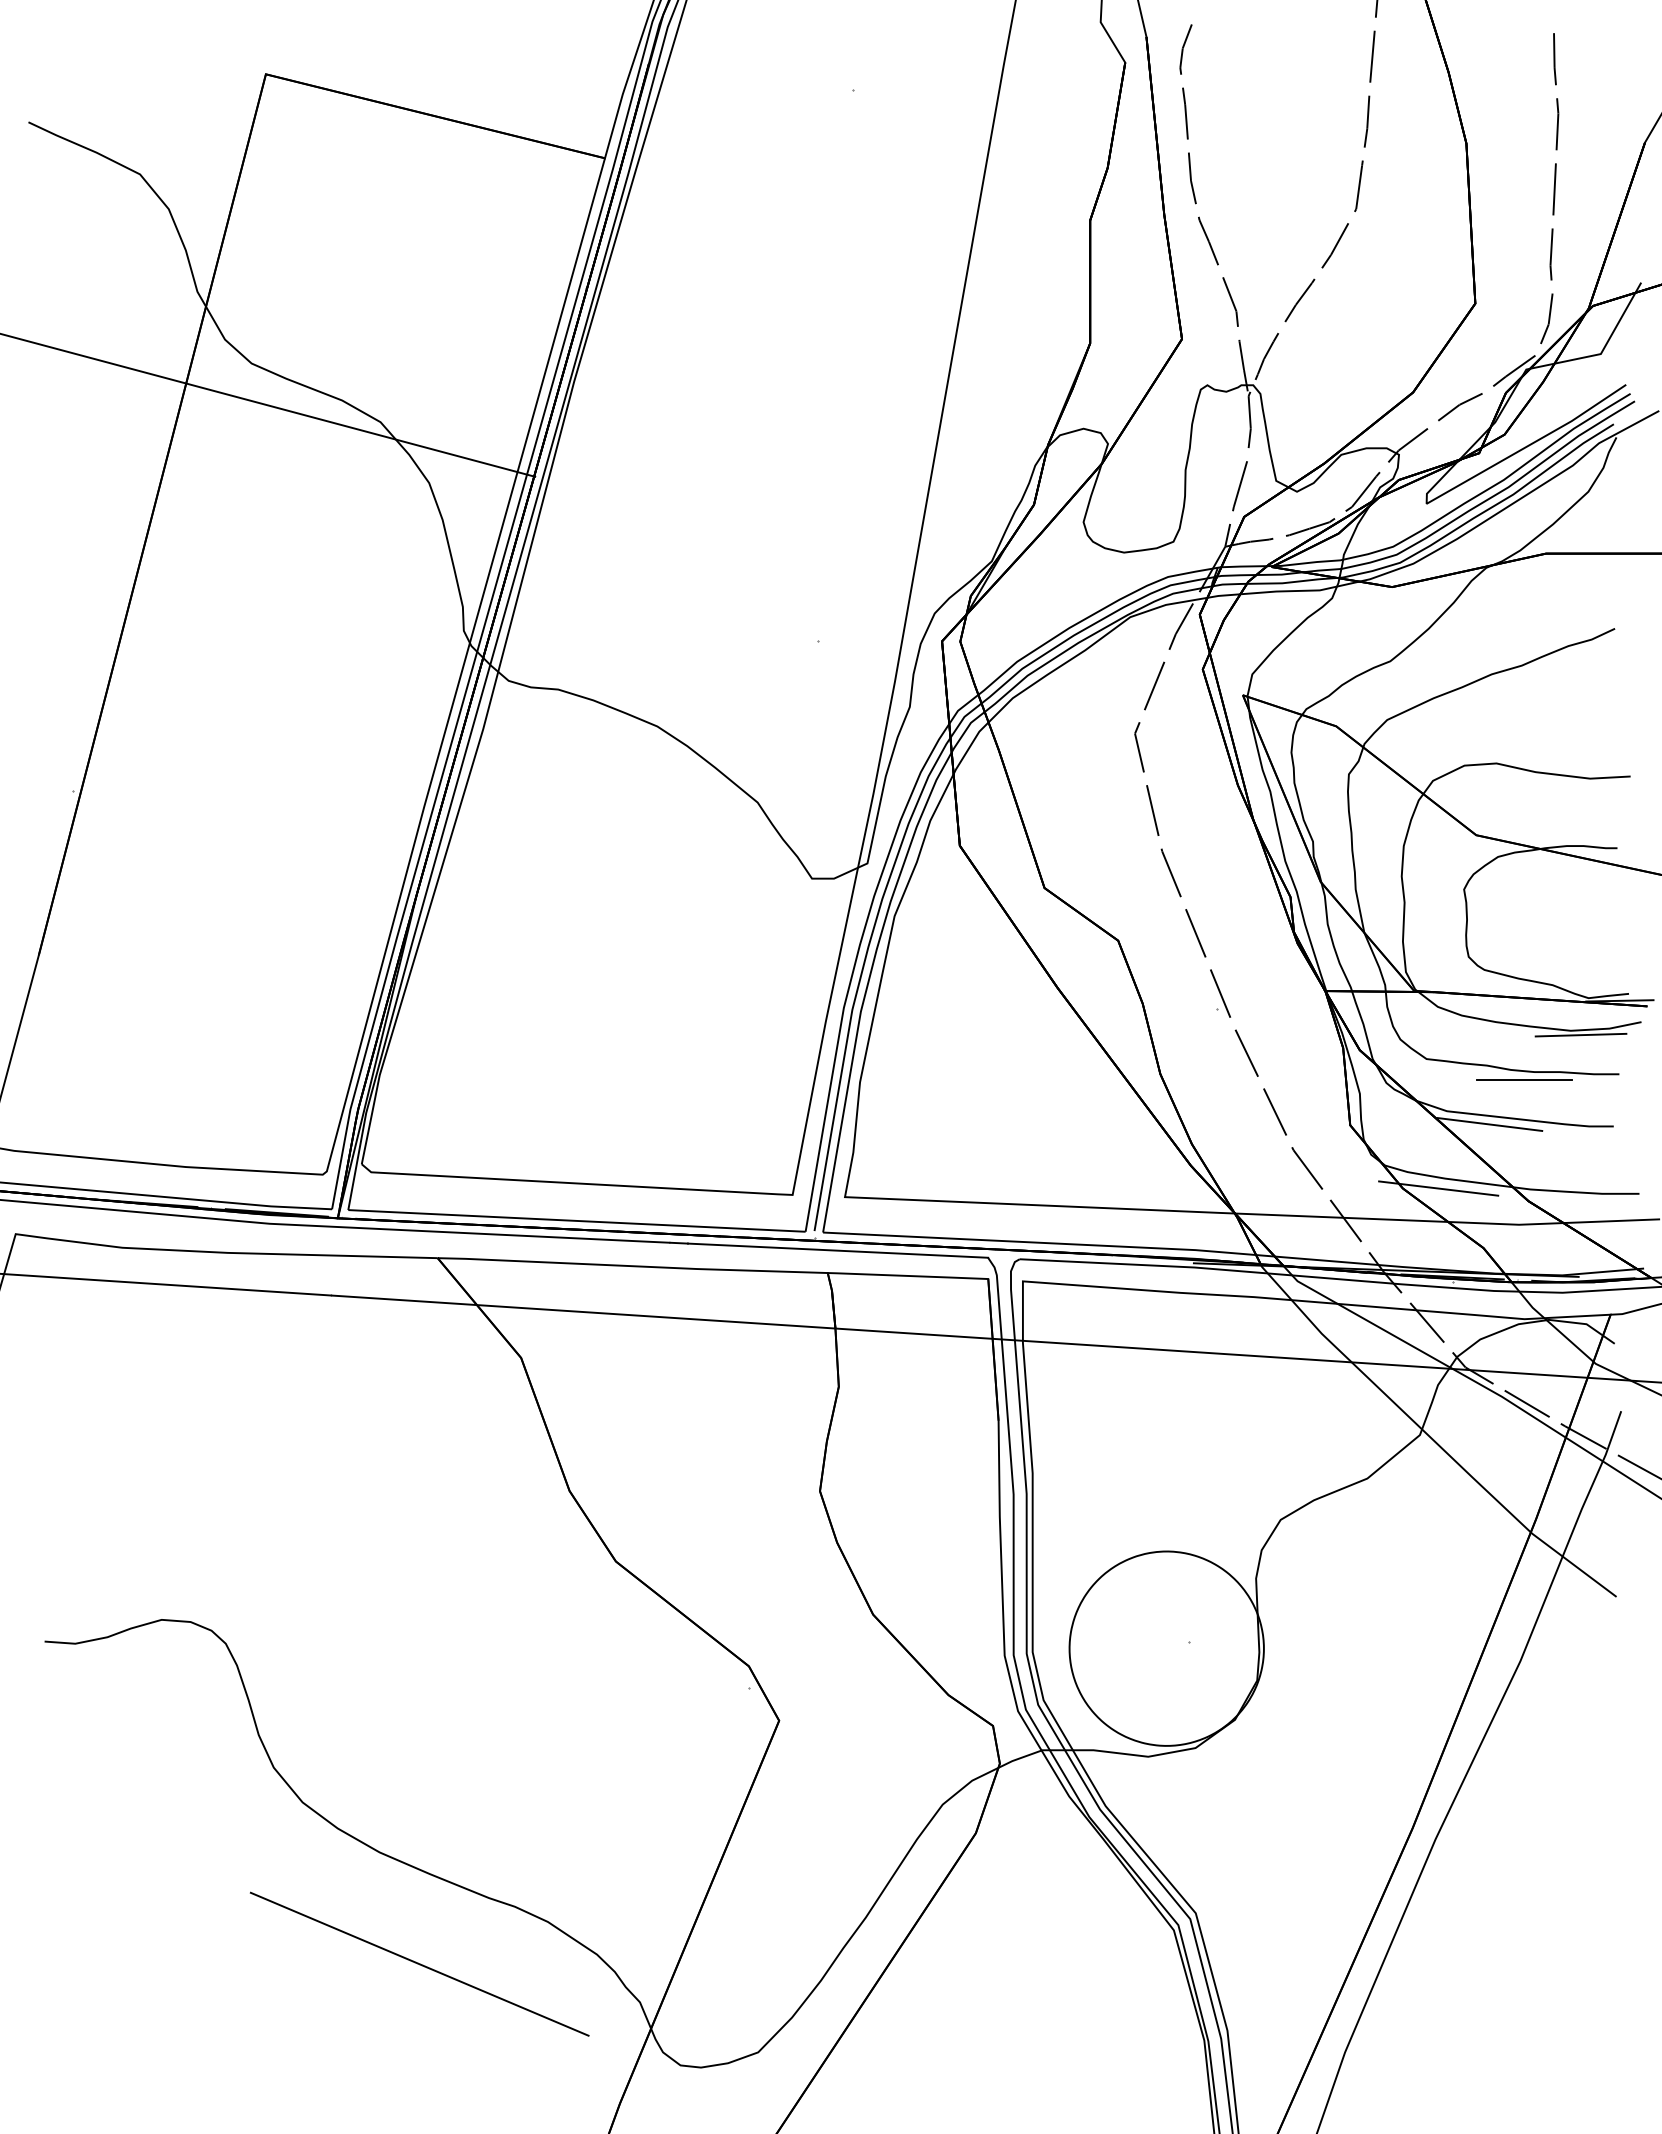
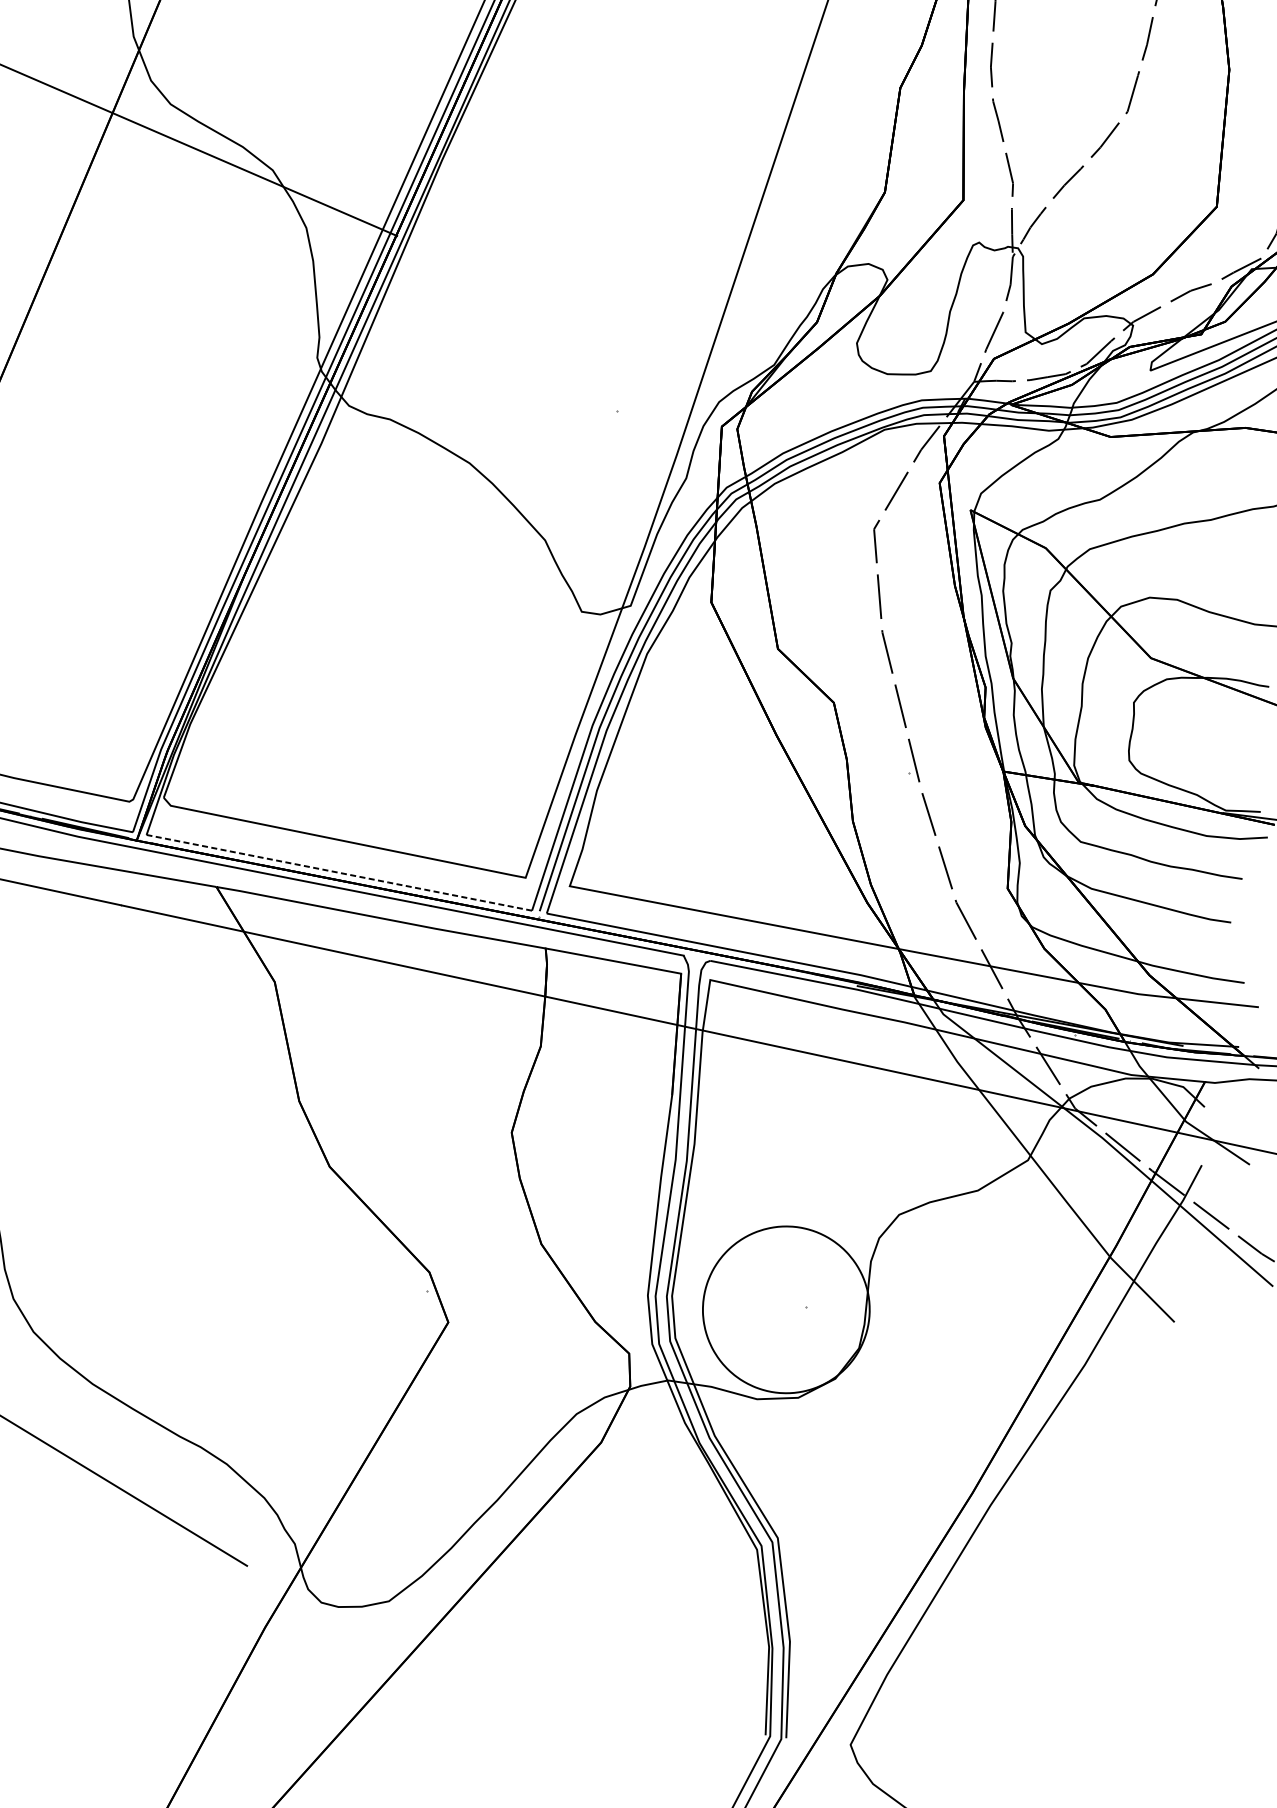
line: (1580, 1034) -> (1214, 840), removed
line: (1524, 1080) -> (1161, 872), removed
line: (1489, 1124) -> (1125, 905), removed
line: (1438, 1188) -> (1074, 953), removed
line: (577, 1220) -> (339, 872), solid -> dashed

